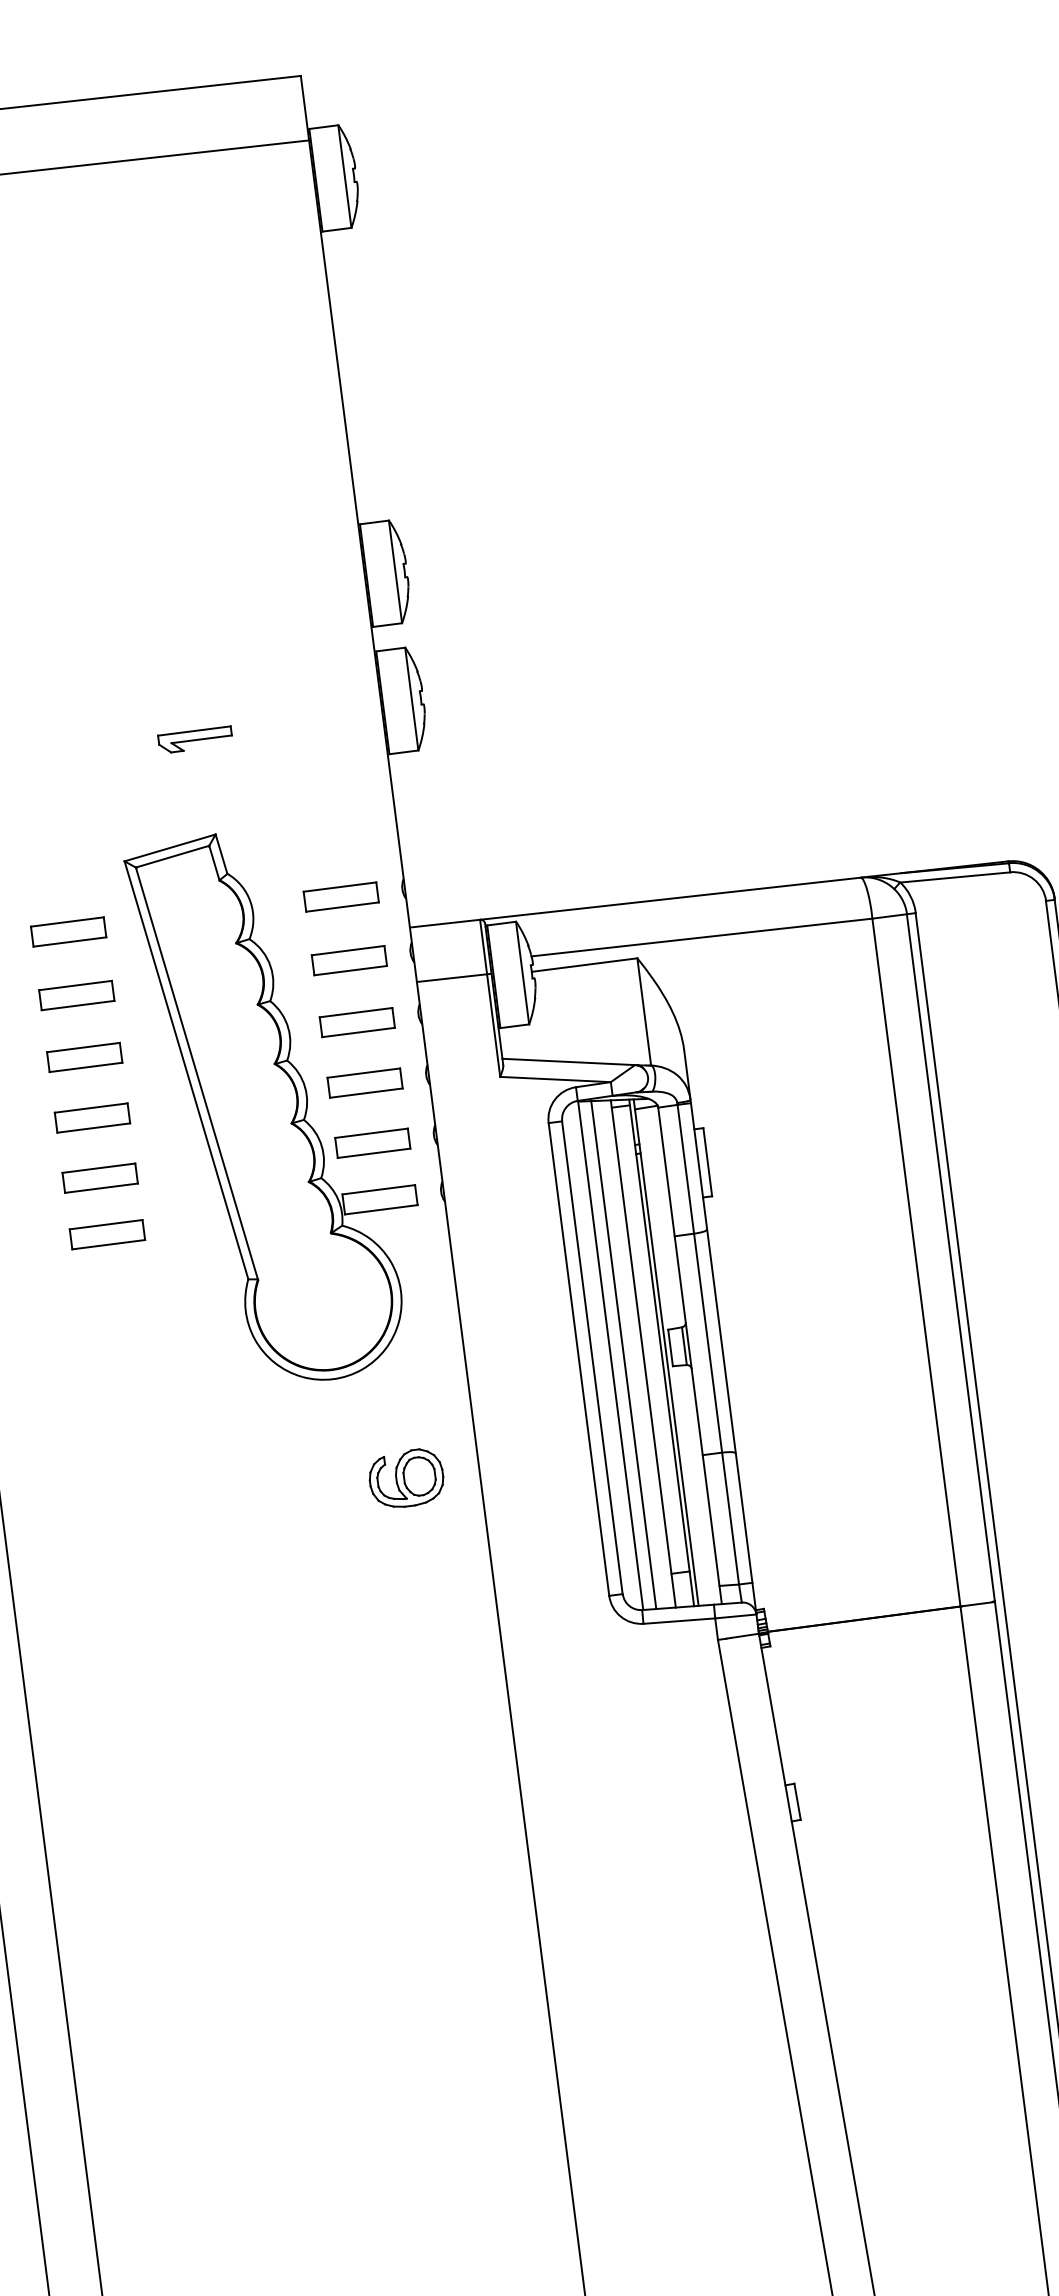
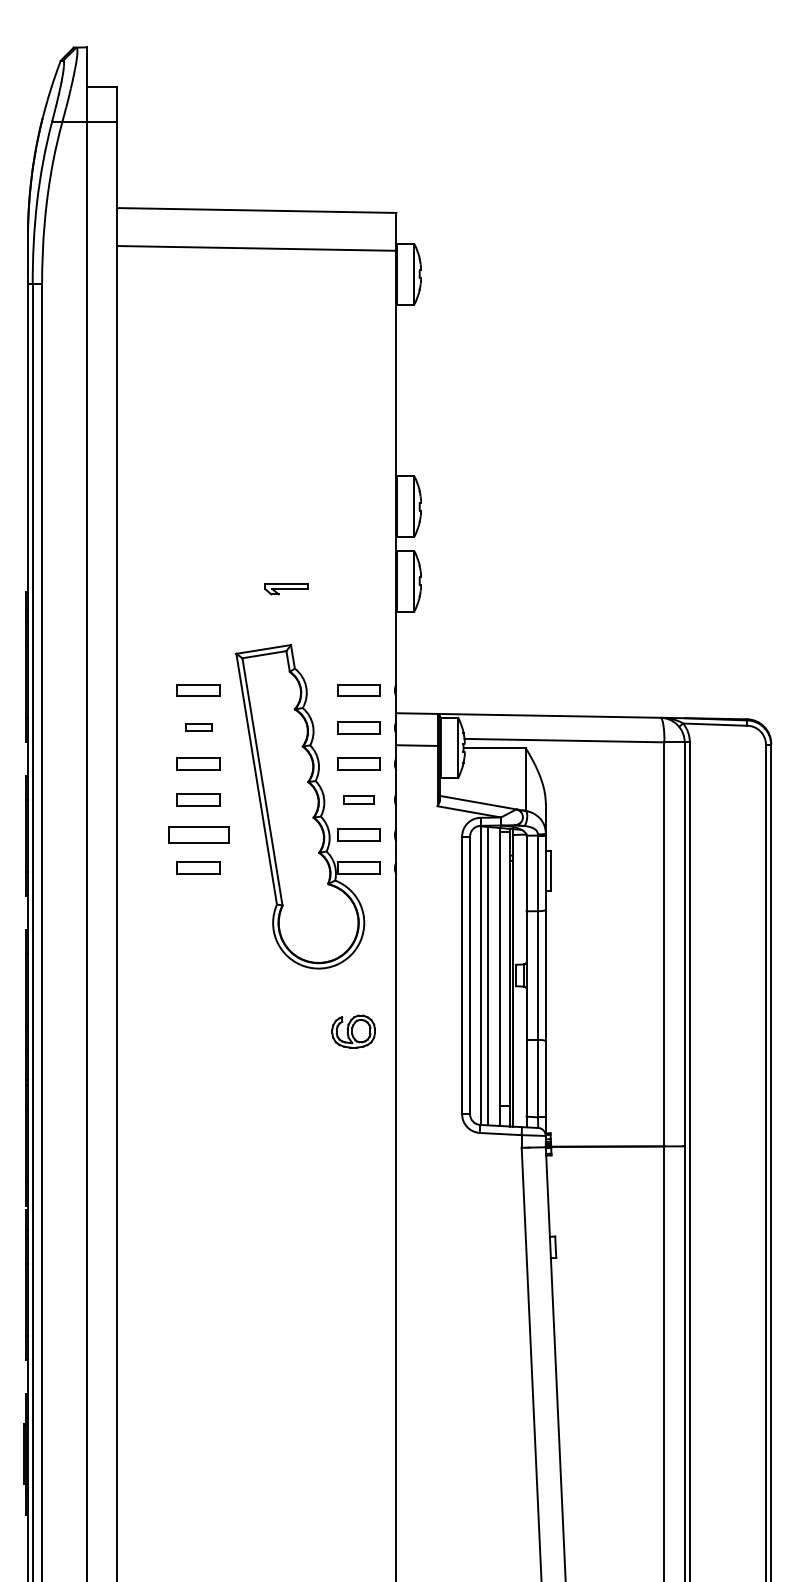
part: (76, 994) -> (198, 727), size x0.6
part: (364, 1082) -> (358, 799), size x0.7
part: (99, 1177) -> (198, 834), size x1.4

